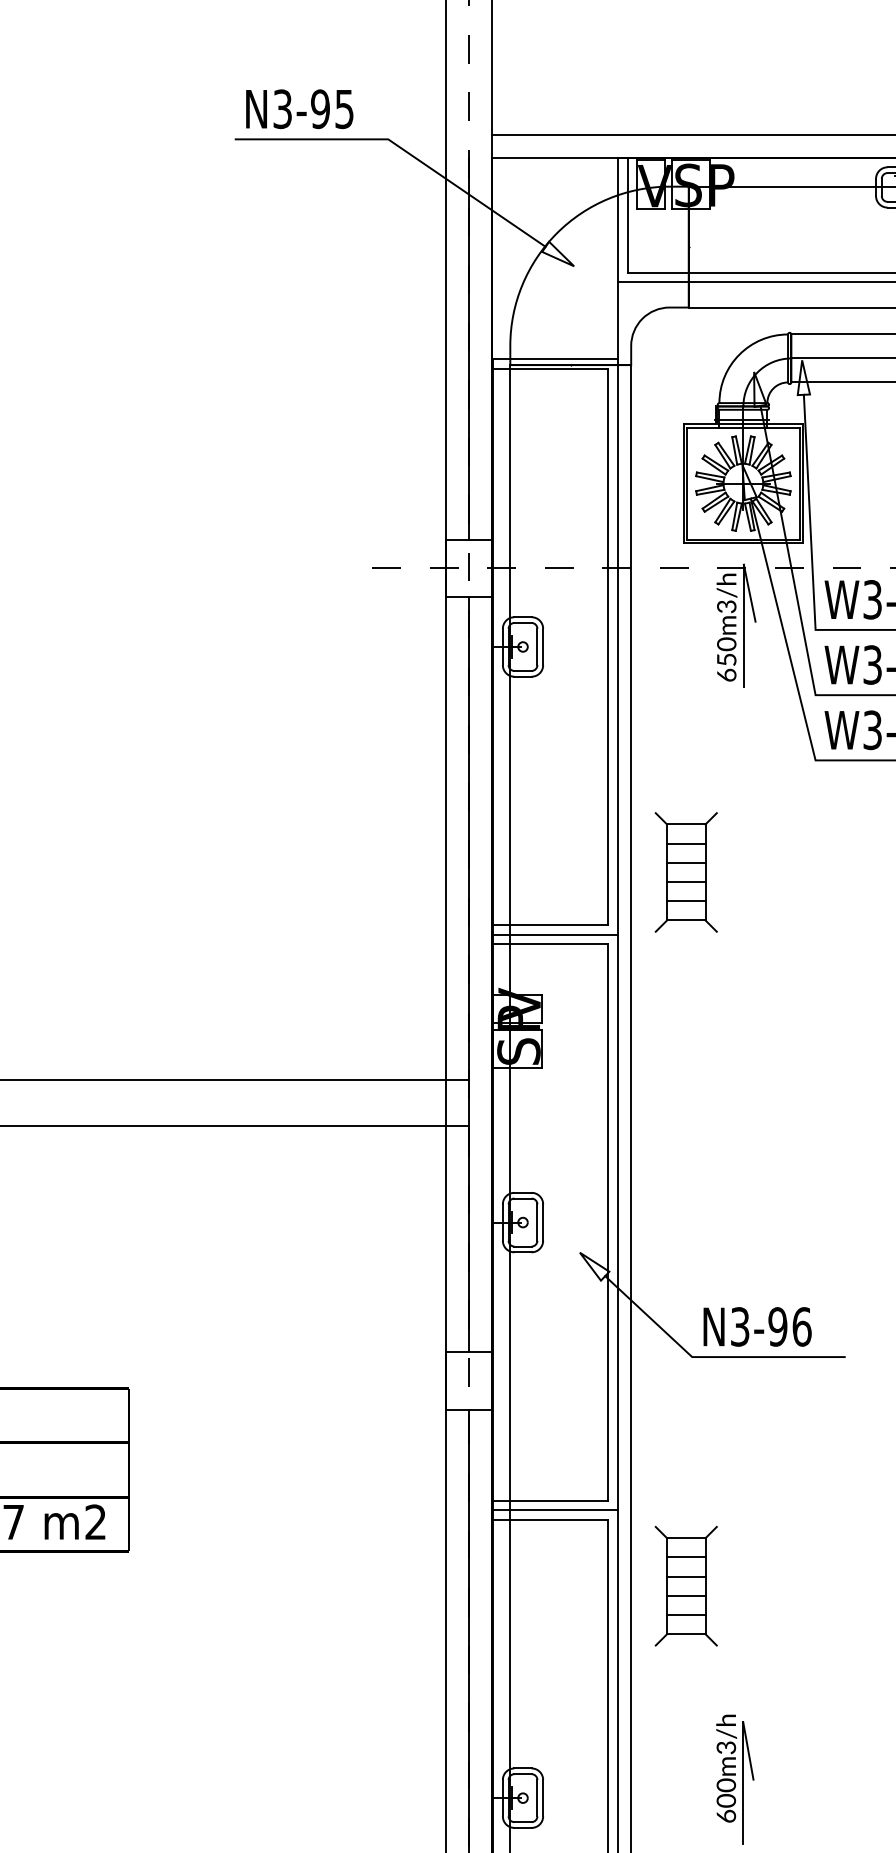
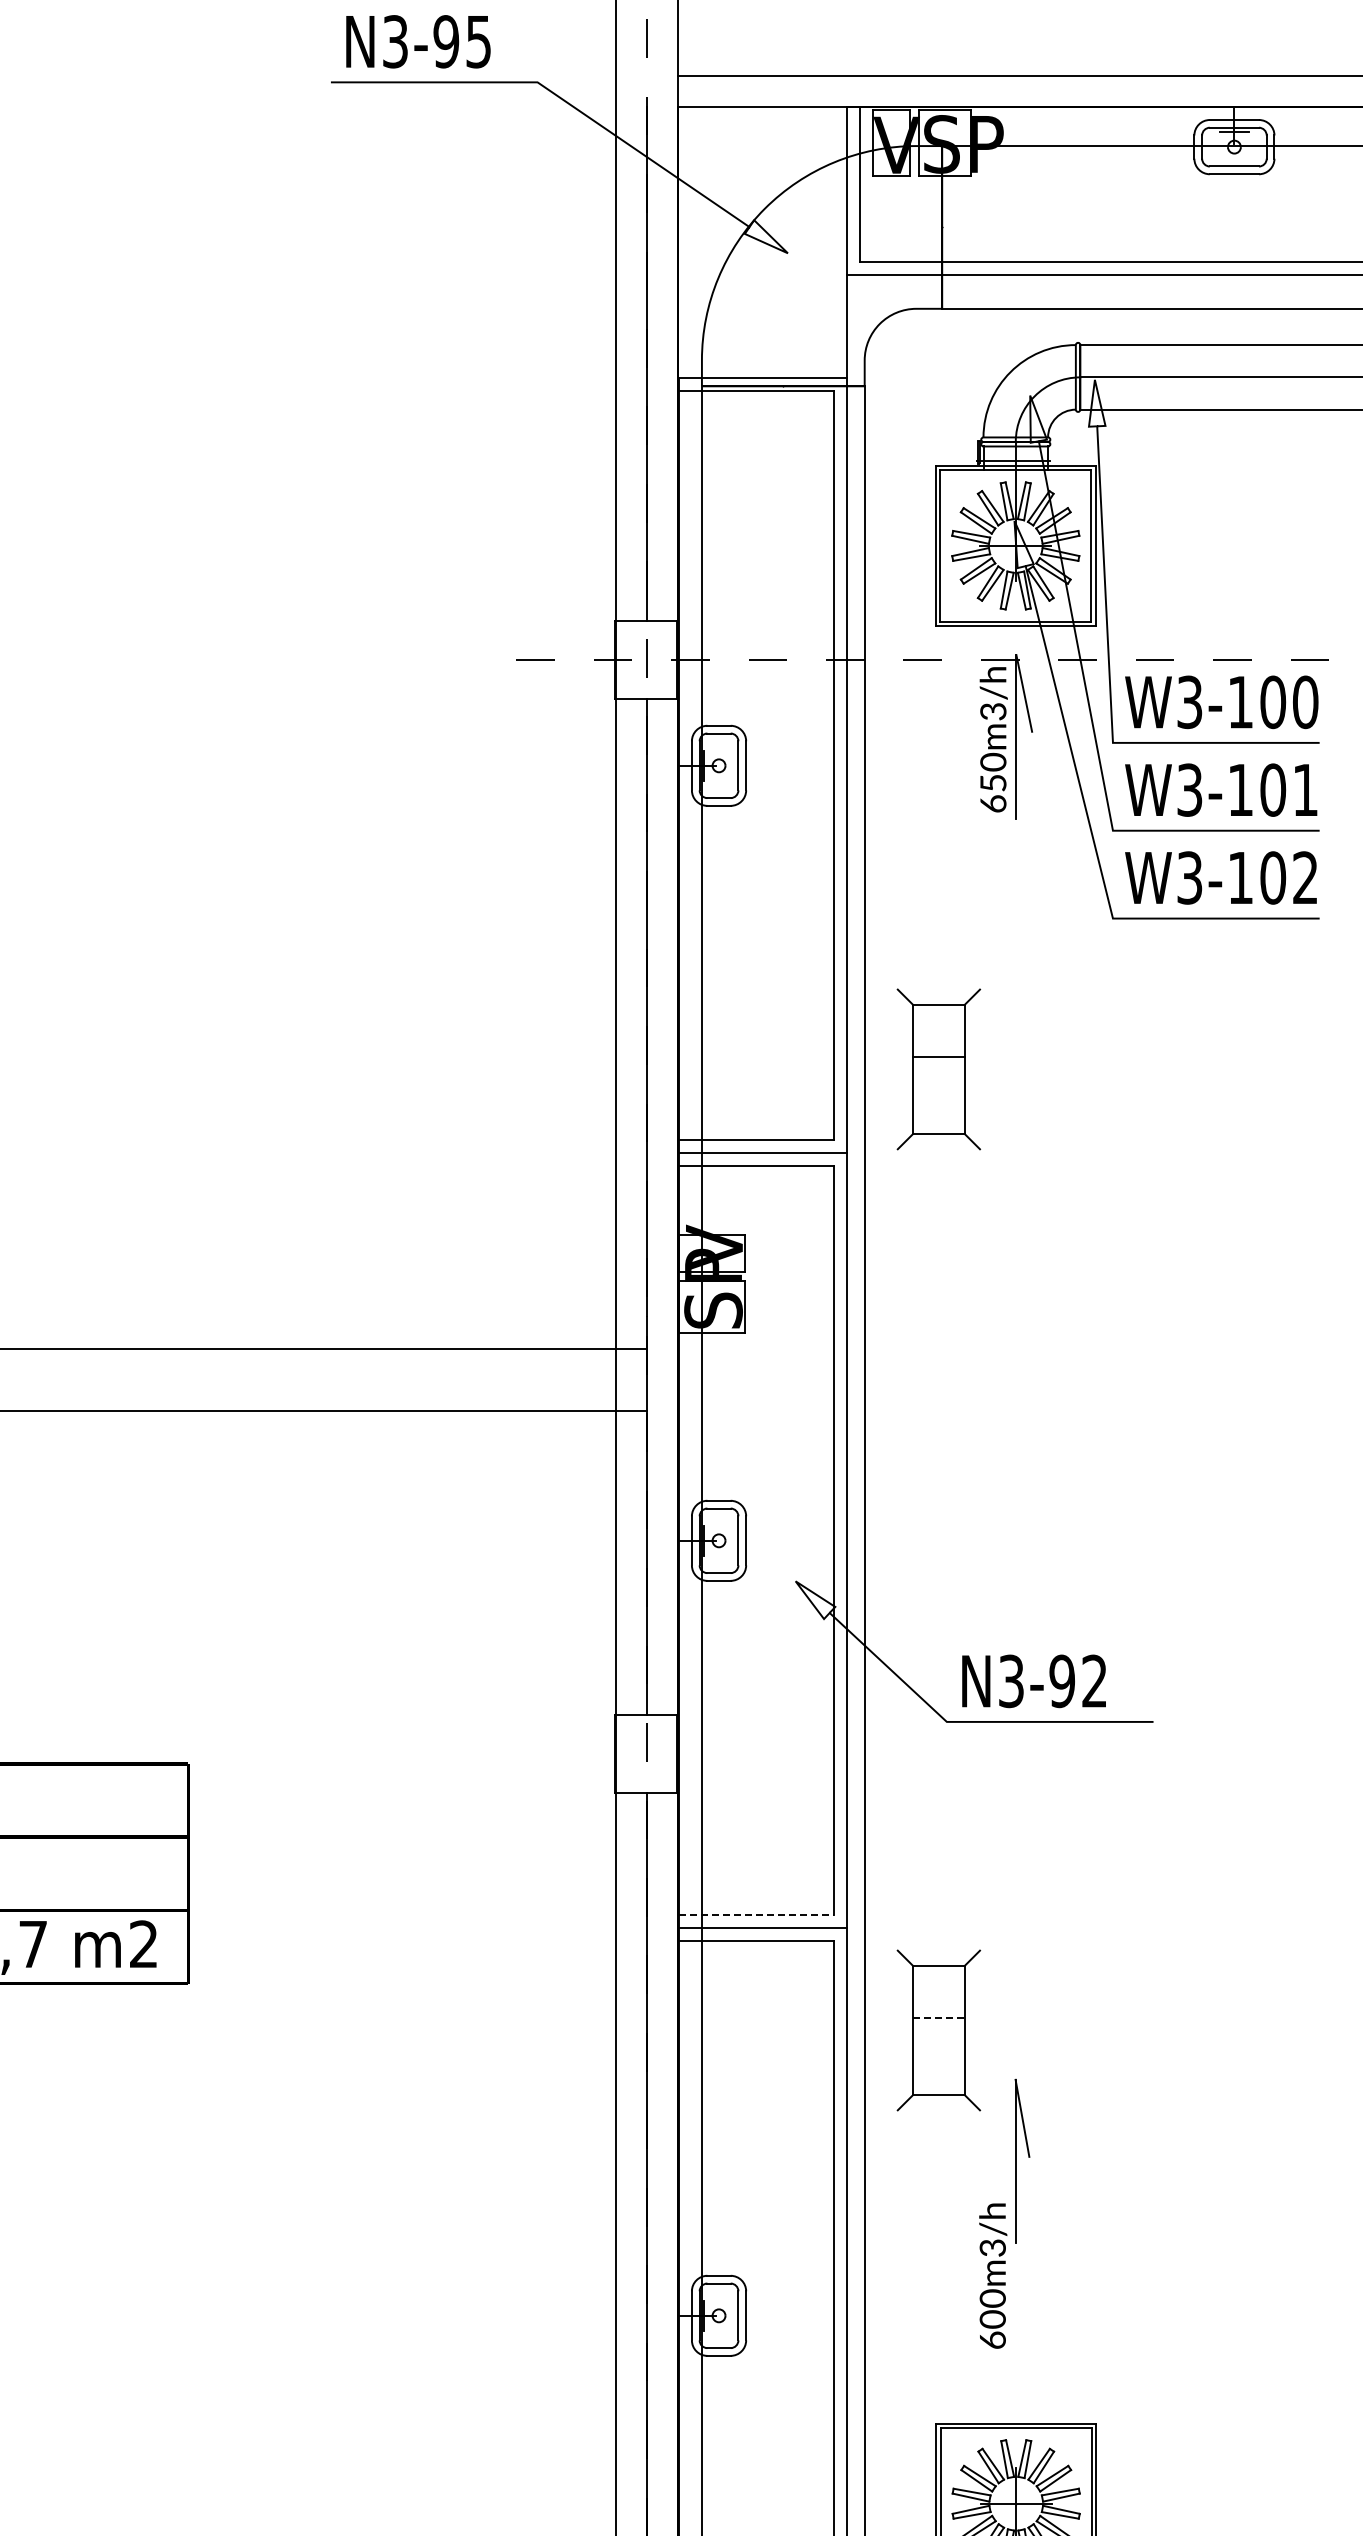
line: (686, 843) -> (938, 1030), removed
line: (686, 882) -> (938, 1082), removed
line: (686, 901) -> (938, 1108), removed
text: (801, 1327) -> (1094, 1681), N3-96 -> N3-92
line: (550, 1500) -> (756, 1915), solid -> dashed
line: (686, 1557) -> (938, 1991), removed
line: (686, 1576) -> (938, 2017), solid -> dashed
line: (686, 1595) -> (938, 2043), removed
line: (686, 1615) -> (938, 2069), removed
part: (748, 1782) -> (1022, 2160), moved

